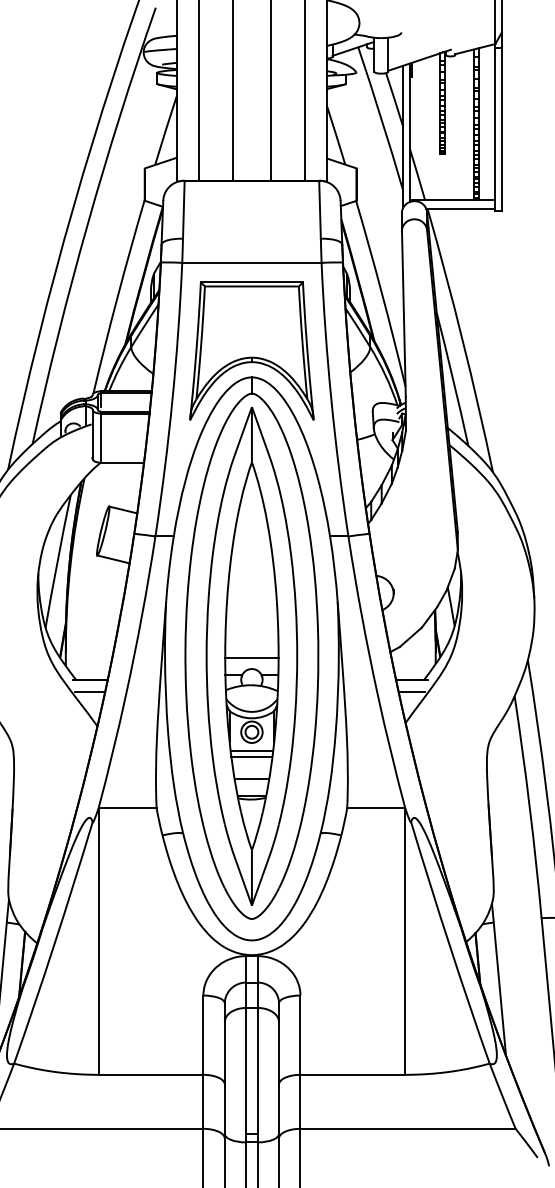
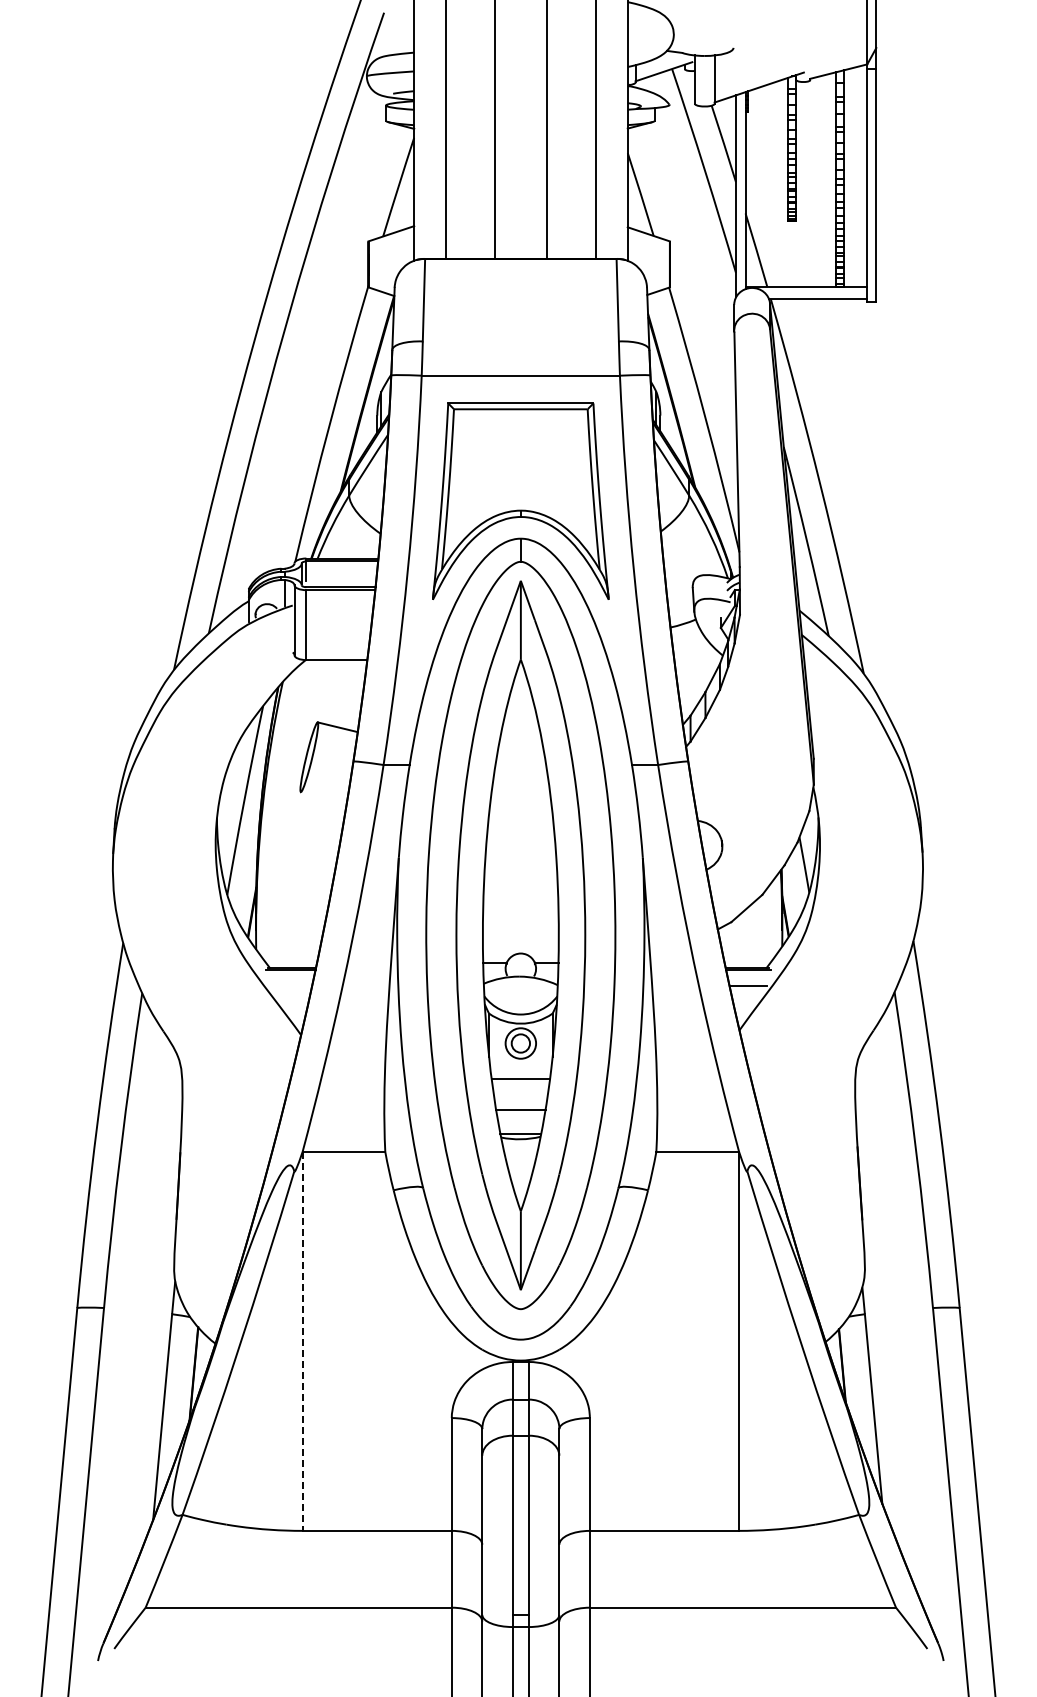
line: (113, 559) -> (323, 797), removed
line: (251, 658) -> (520, 938), removed
line: (90, 692) -> (290, 986), removed
line: (251, 750) -> (520, 1069), removed
line: (98, 941) -> (302, 1341), solid -> dashed

